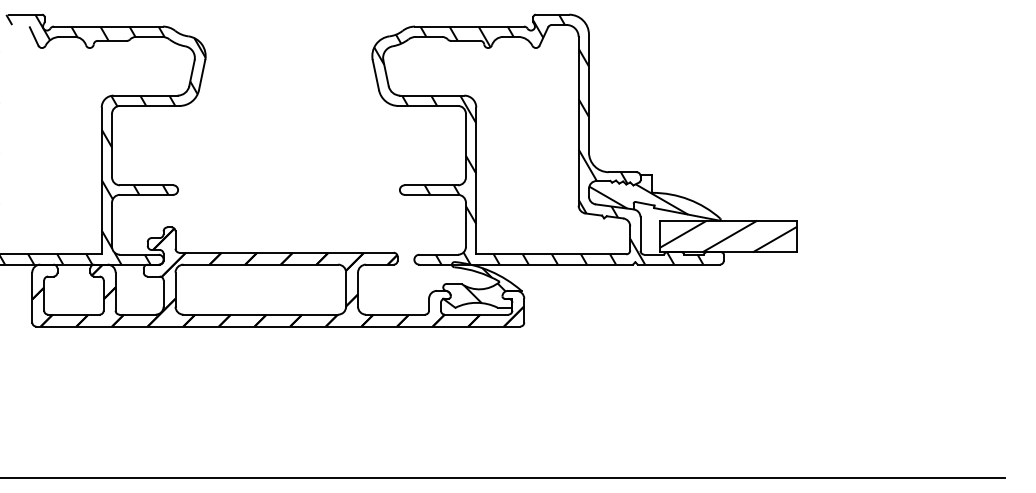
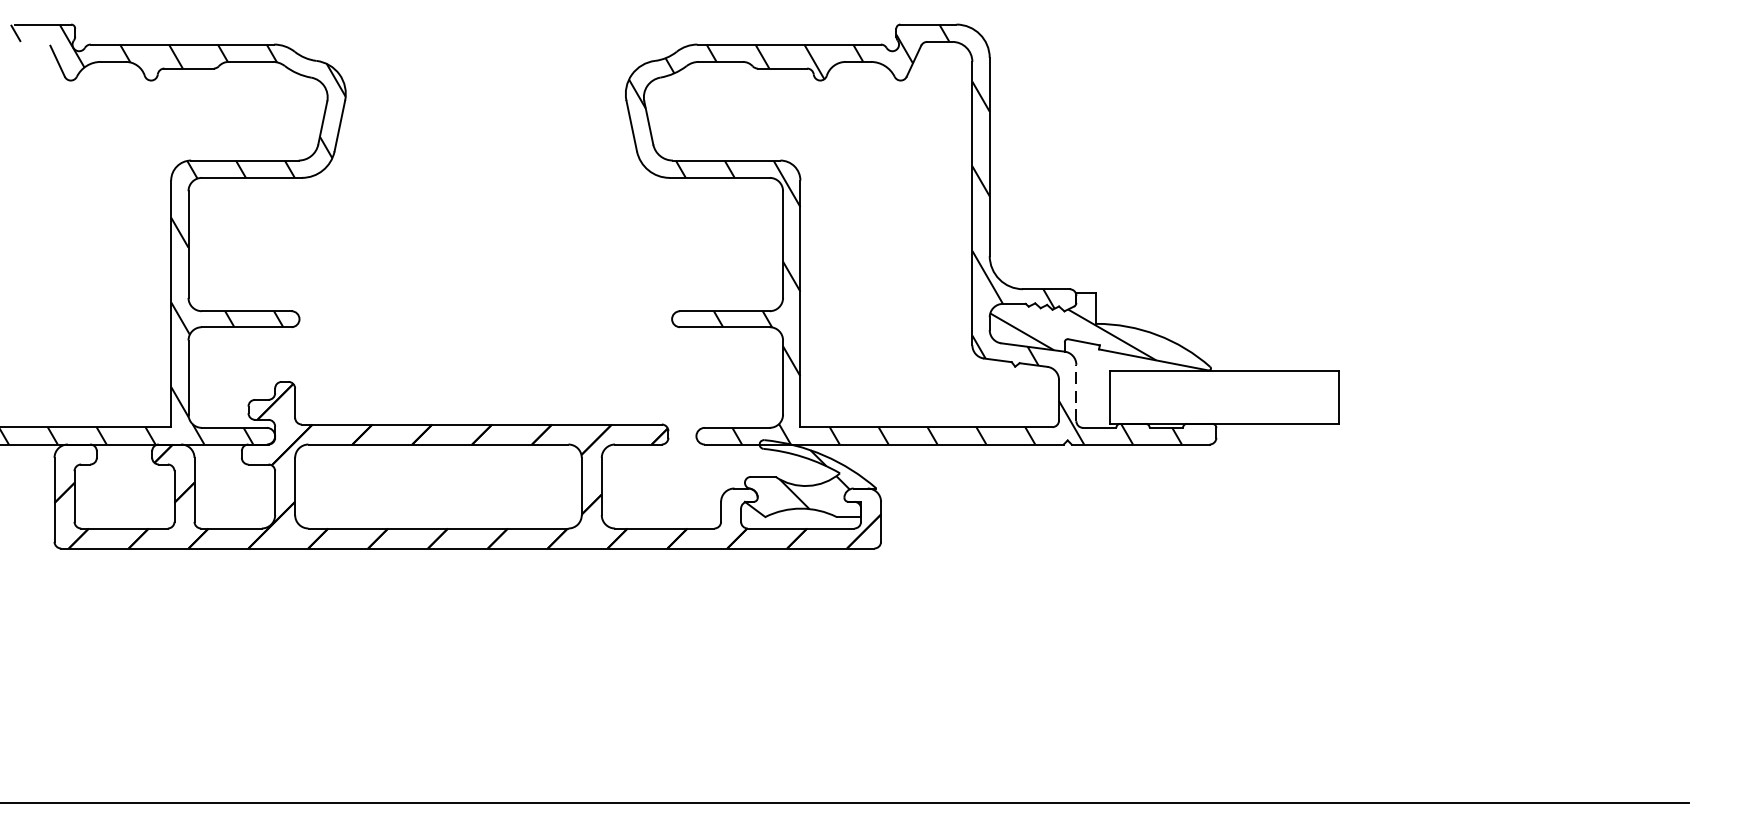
line: (640, 234) -> (1076, 393), solid -> dashed
hatch: (728, 236) -> (1224, 397), removed

